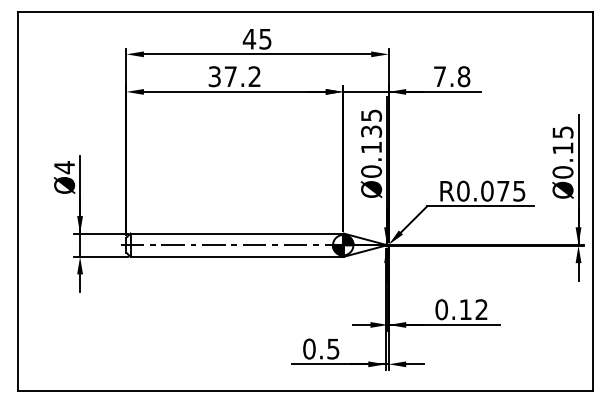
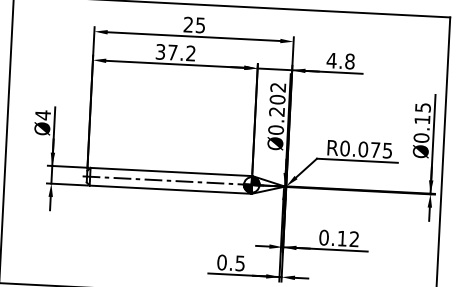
text: (249, 38) -> (188, 24), 45 -> 25
text: (439, 76) -> (331, 60), 7.8 -> 4.8
text: (371, 131) -> (277, 99), Ø0.135 -> Ø0.202

